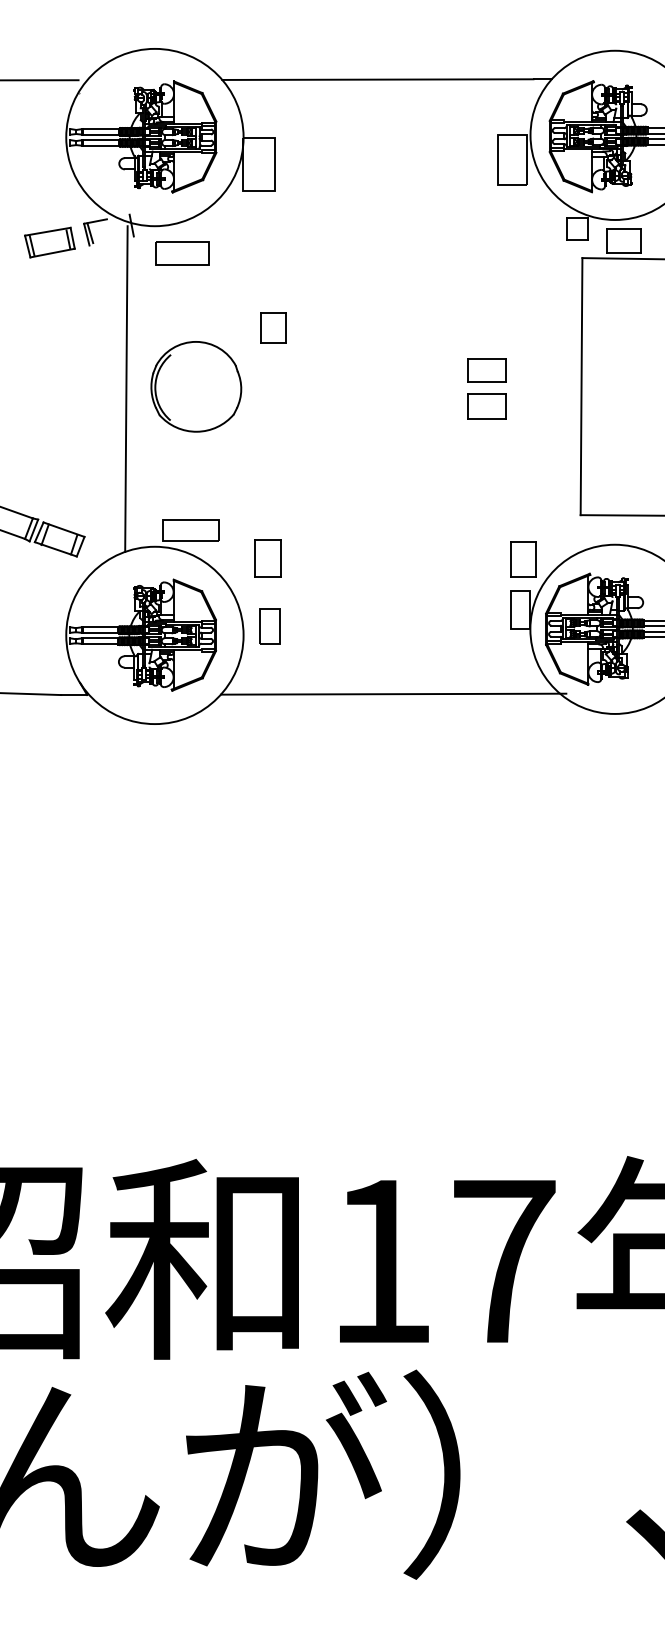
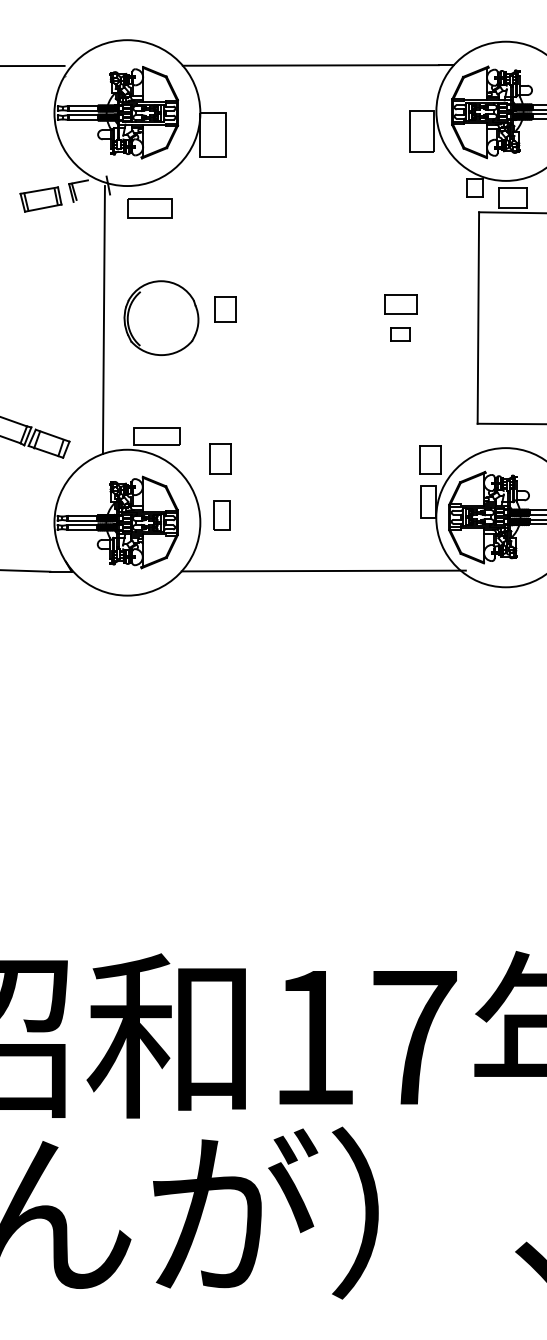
part: (274, 327) -> (225, 309), moved
part: (486, 406) -> (400, 334), size x0.6

